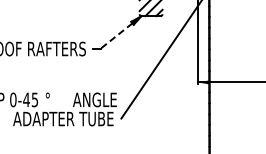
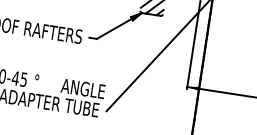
line: (116, 36) -> (114, 29), dashed -> solid

